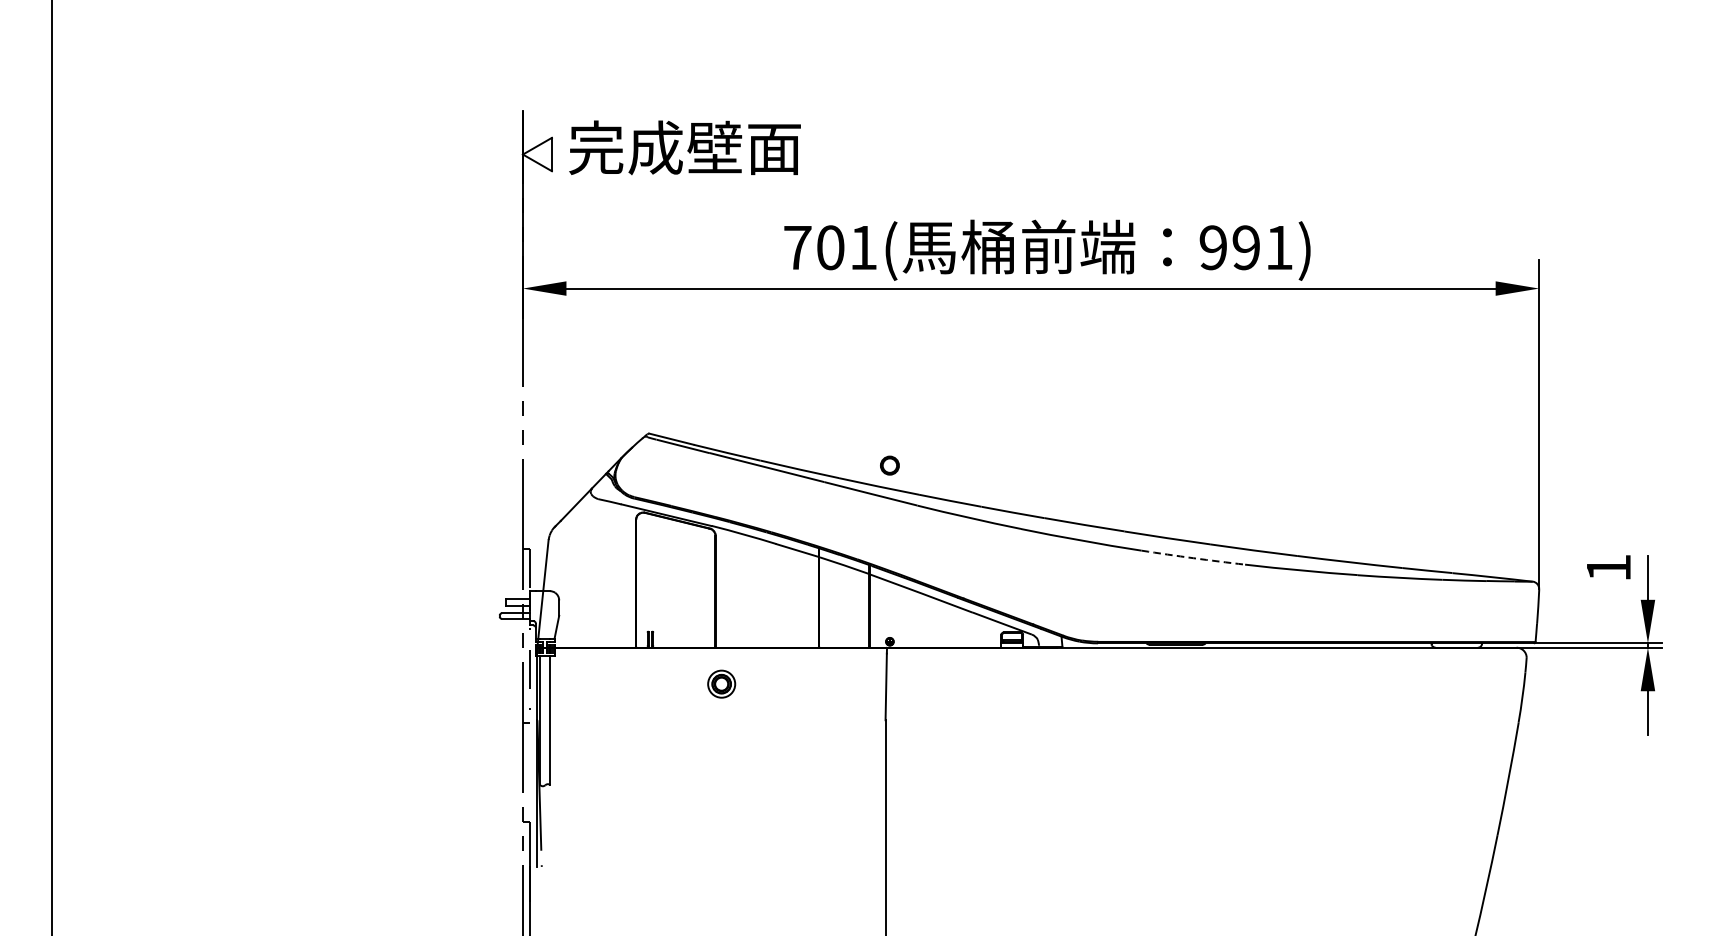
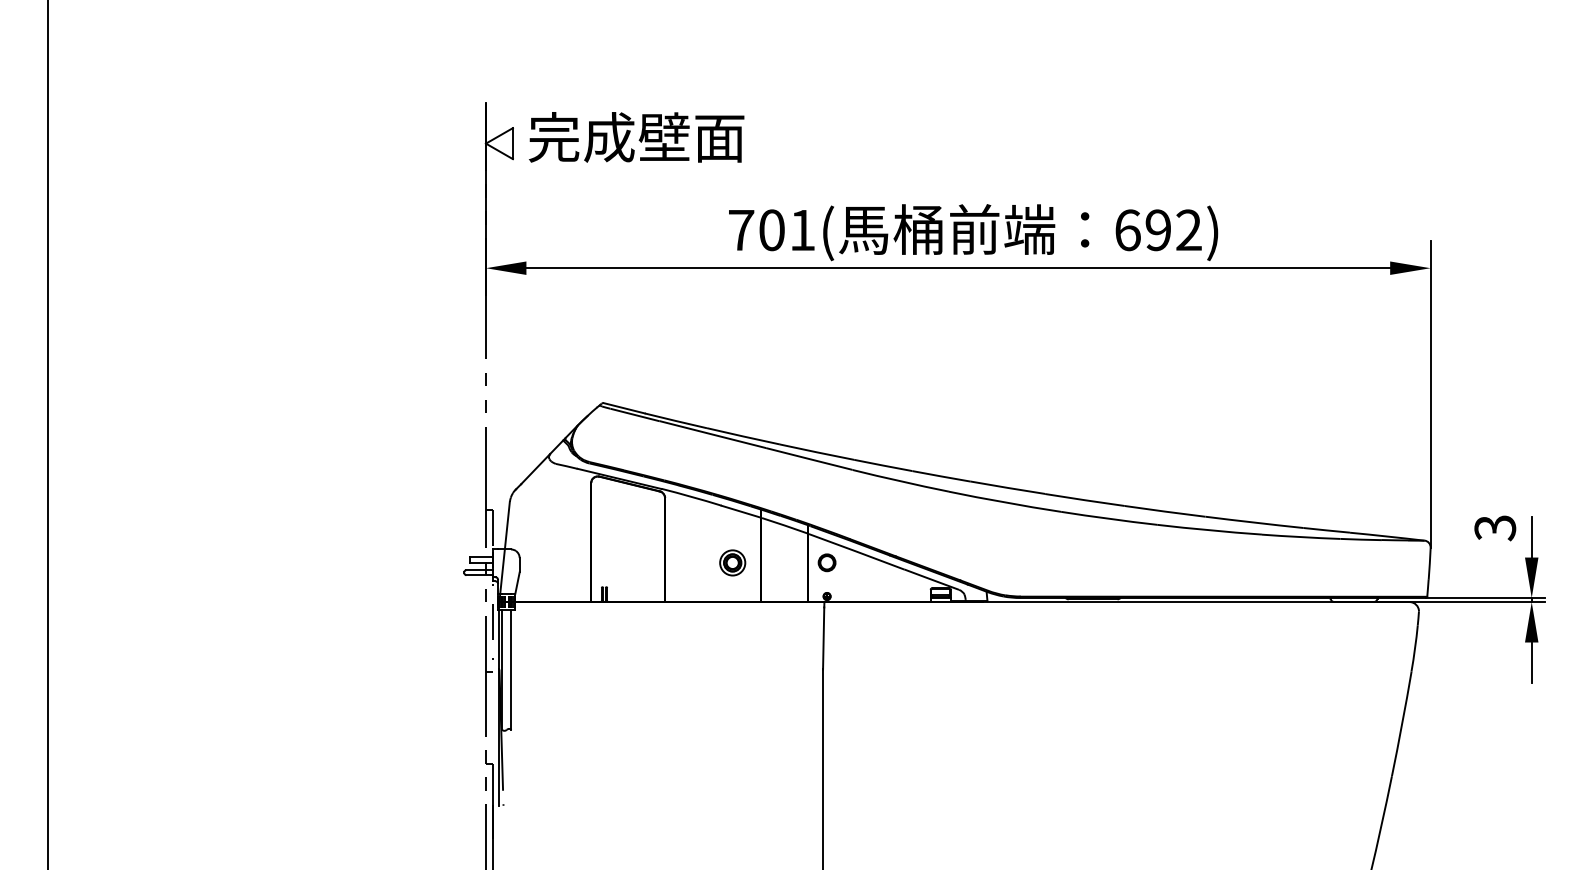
text: (1246, 247) -> (1158, 230), 991) -> 692)
part: (889, 465) -> (826, 562), moved
arc: (1193, 557) -> (1109, 518), dashed -> solid
text: (1608, 568) -> (1495, 528), 1 -> 3
part: (721, 683) -> (732, 562), moved

